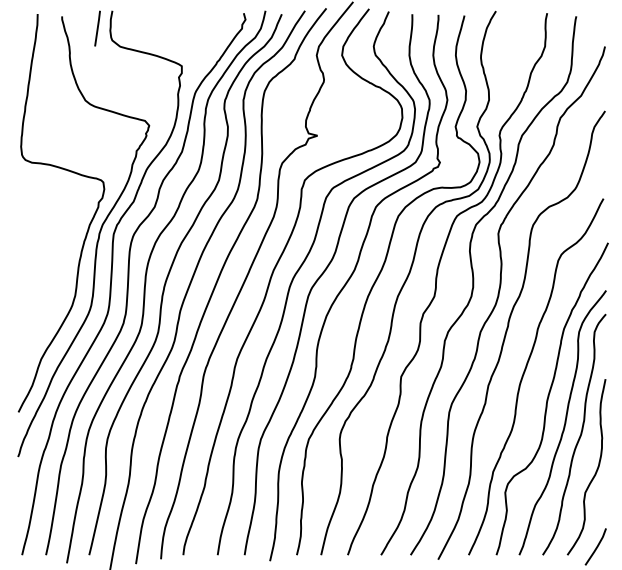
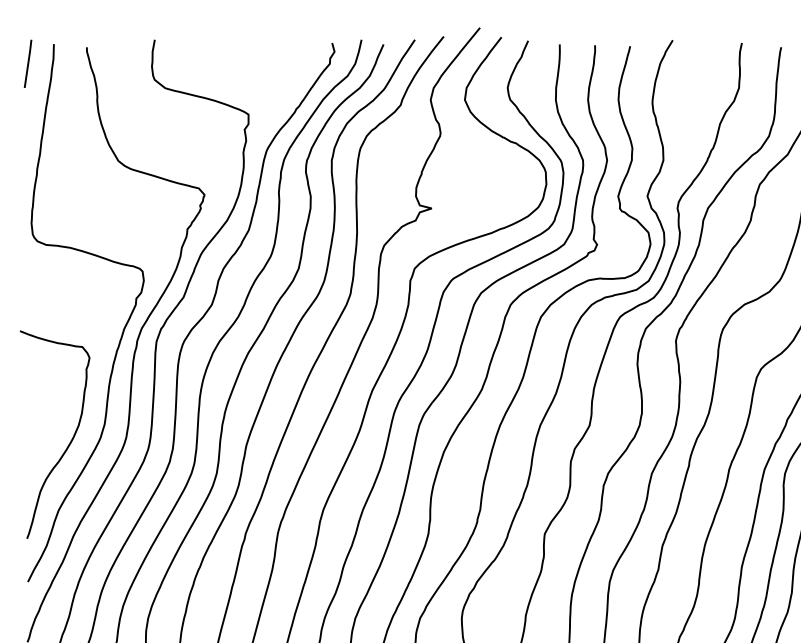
line: (97, 28) -> (27, 63), moved
curve: (48, 309) -> (68, 443), added

